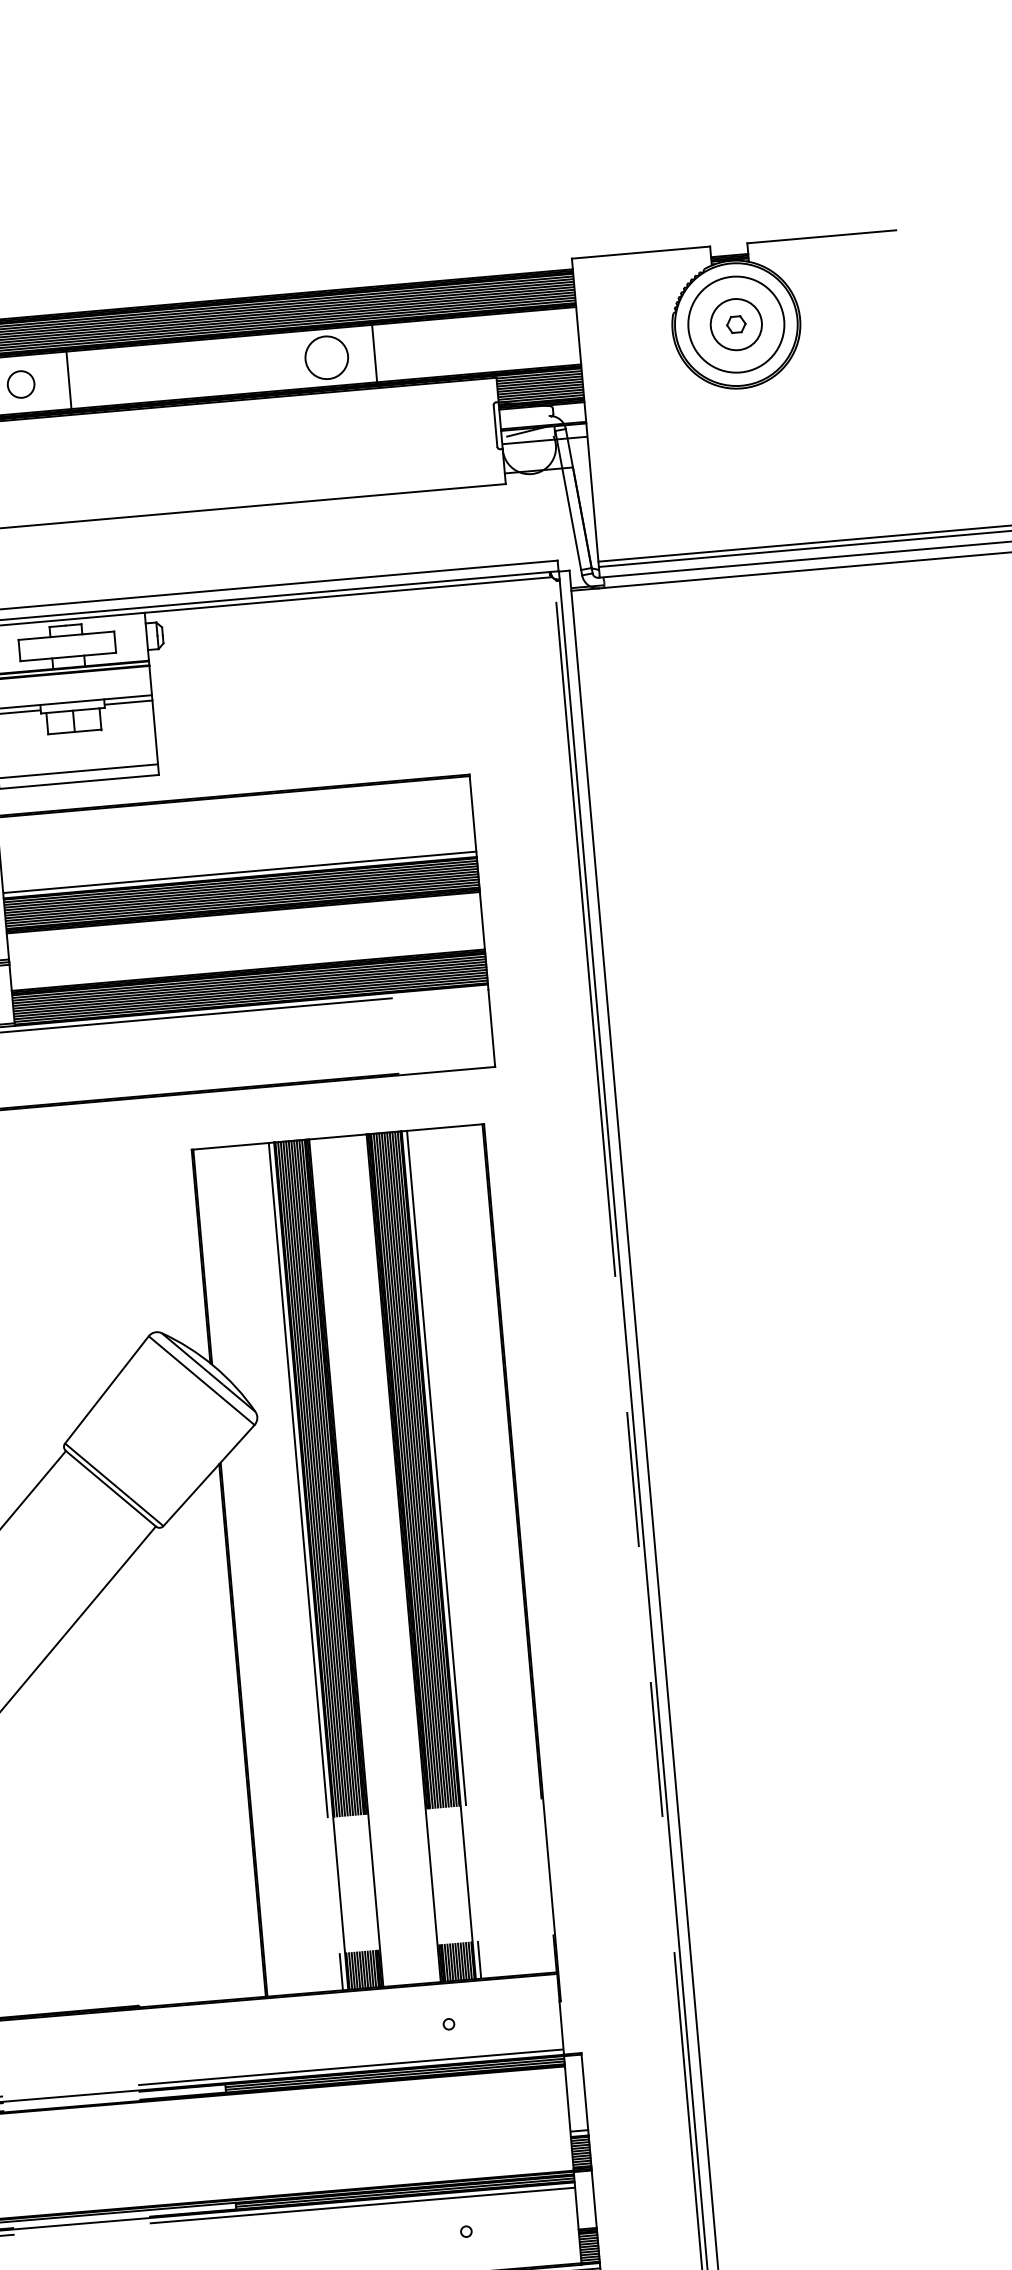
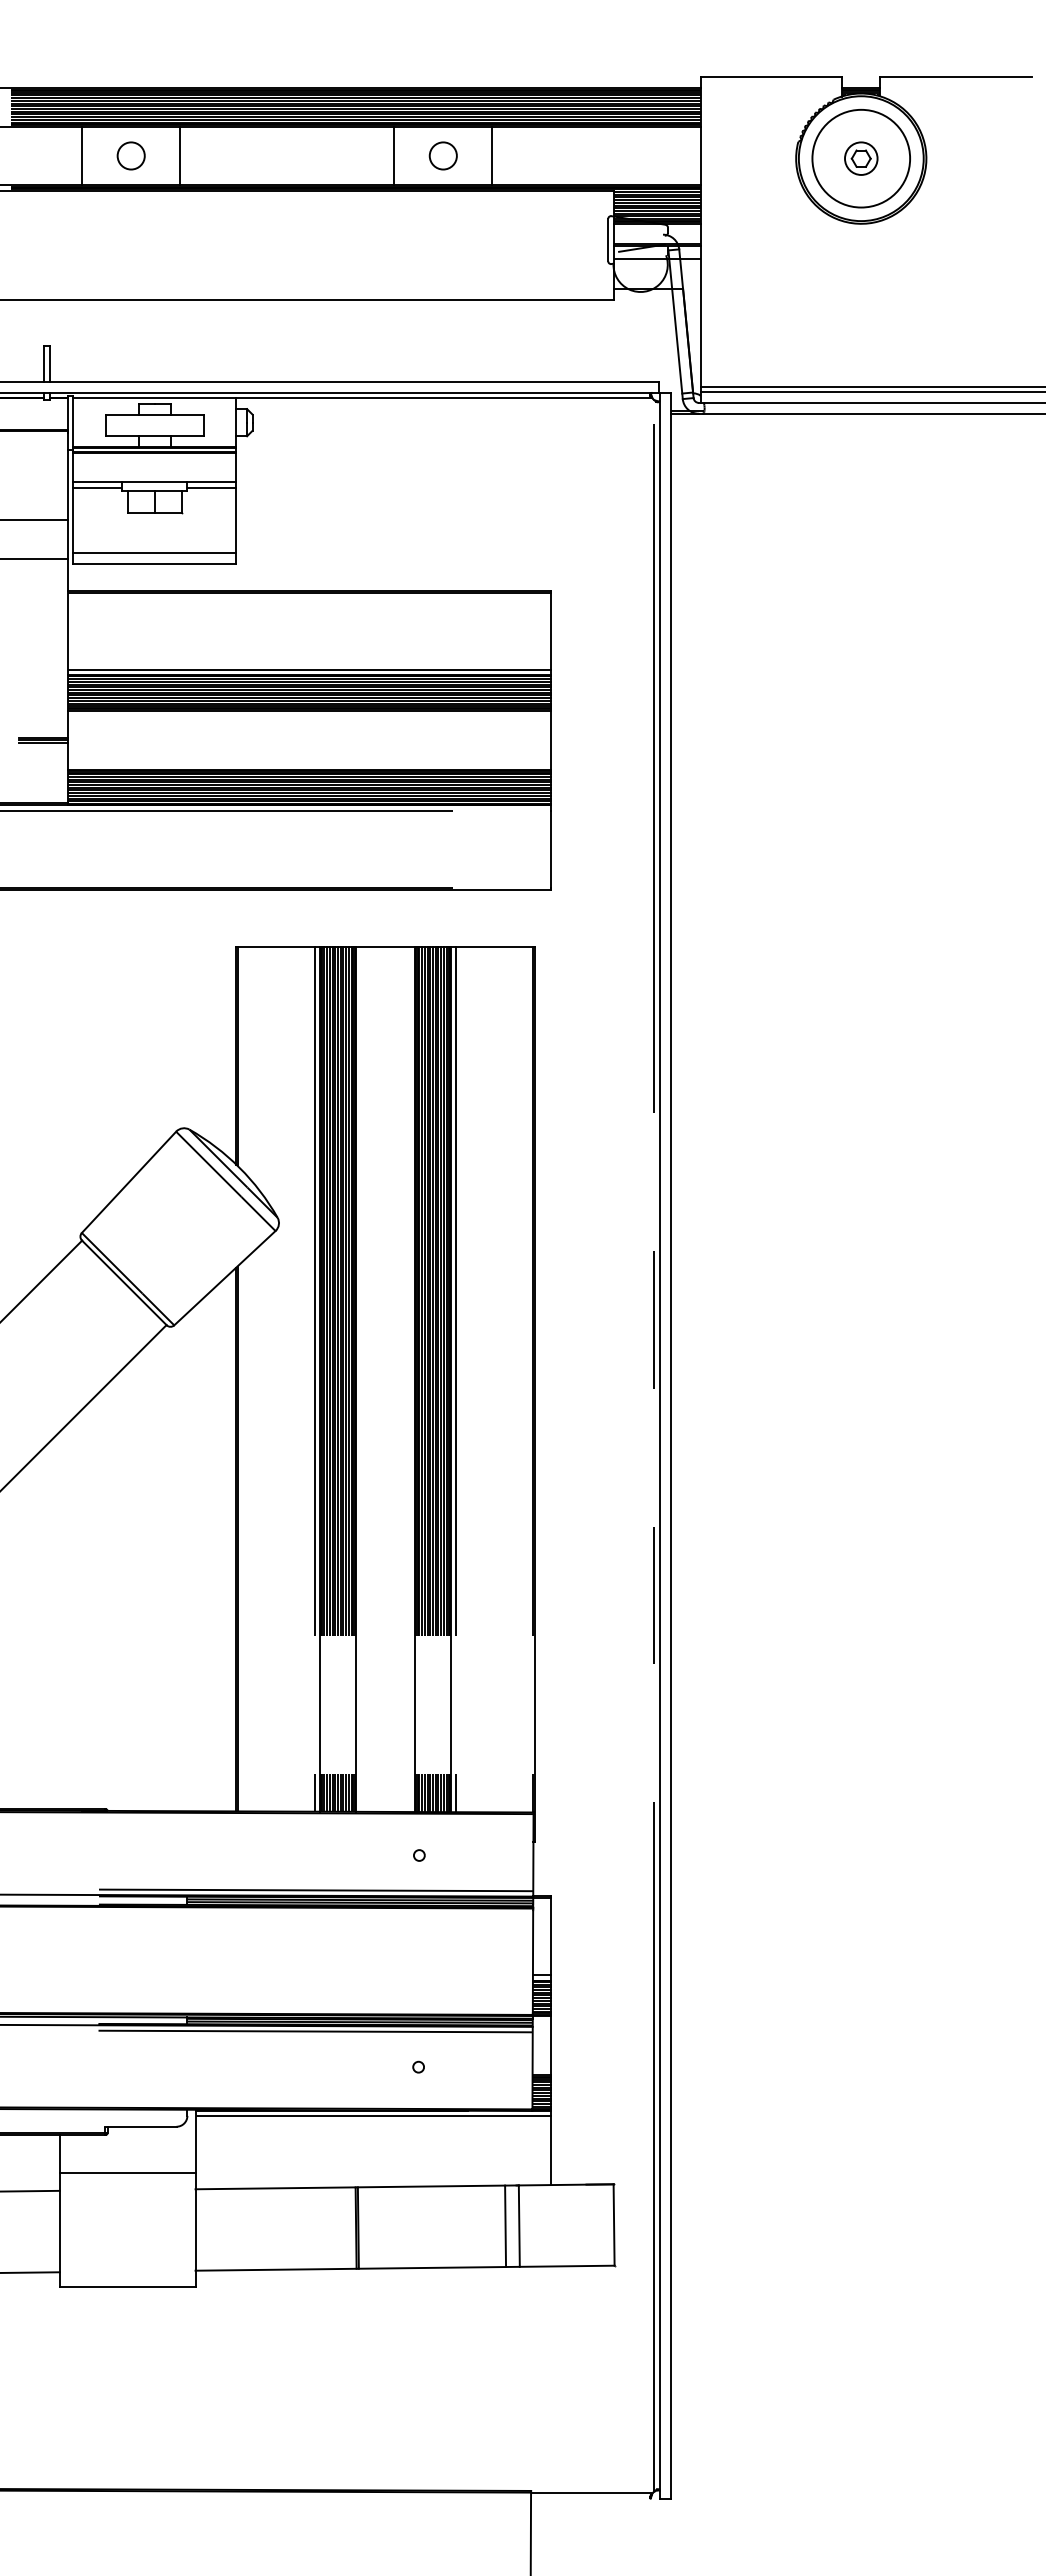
circle: (736, 324) -> (861, 158), size x0.62
circle: (325, 357) -> (442, 155), size x0.62
line: (278, 361) -> (394, 155), added

